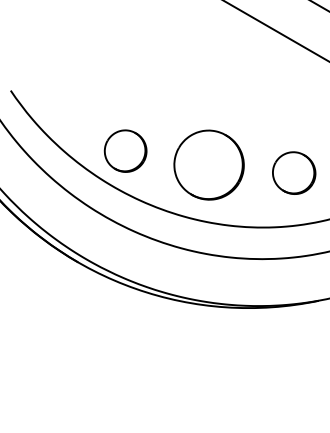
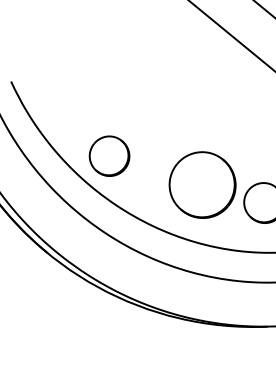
part: (208, 164) -> (202, 184), moved

